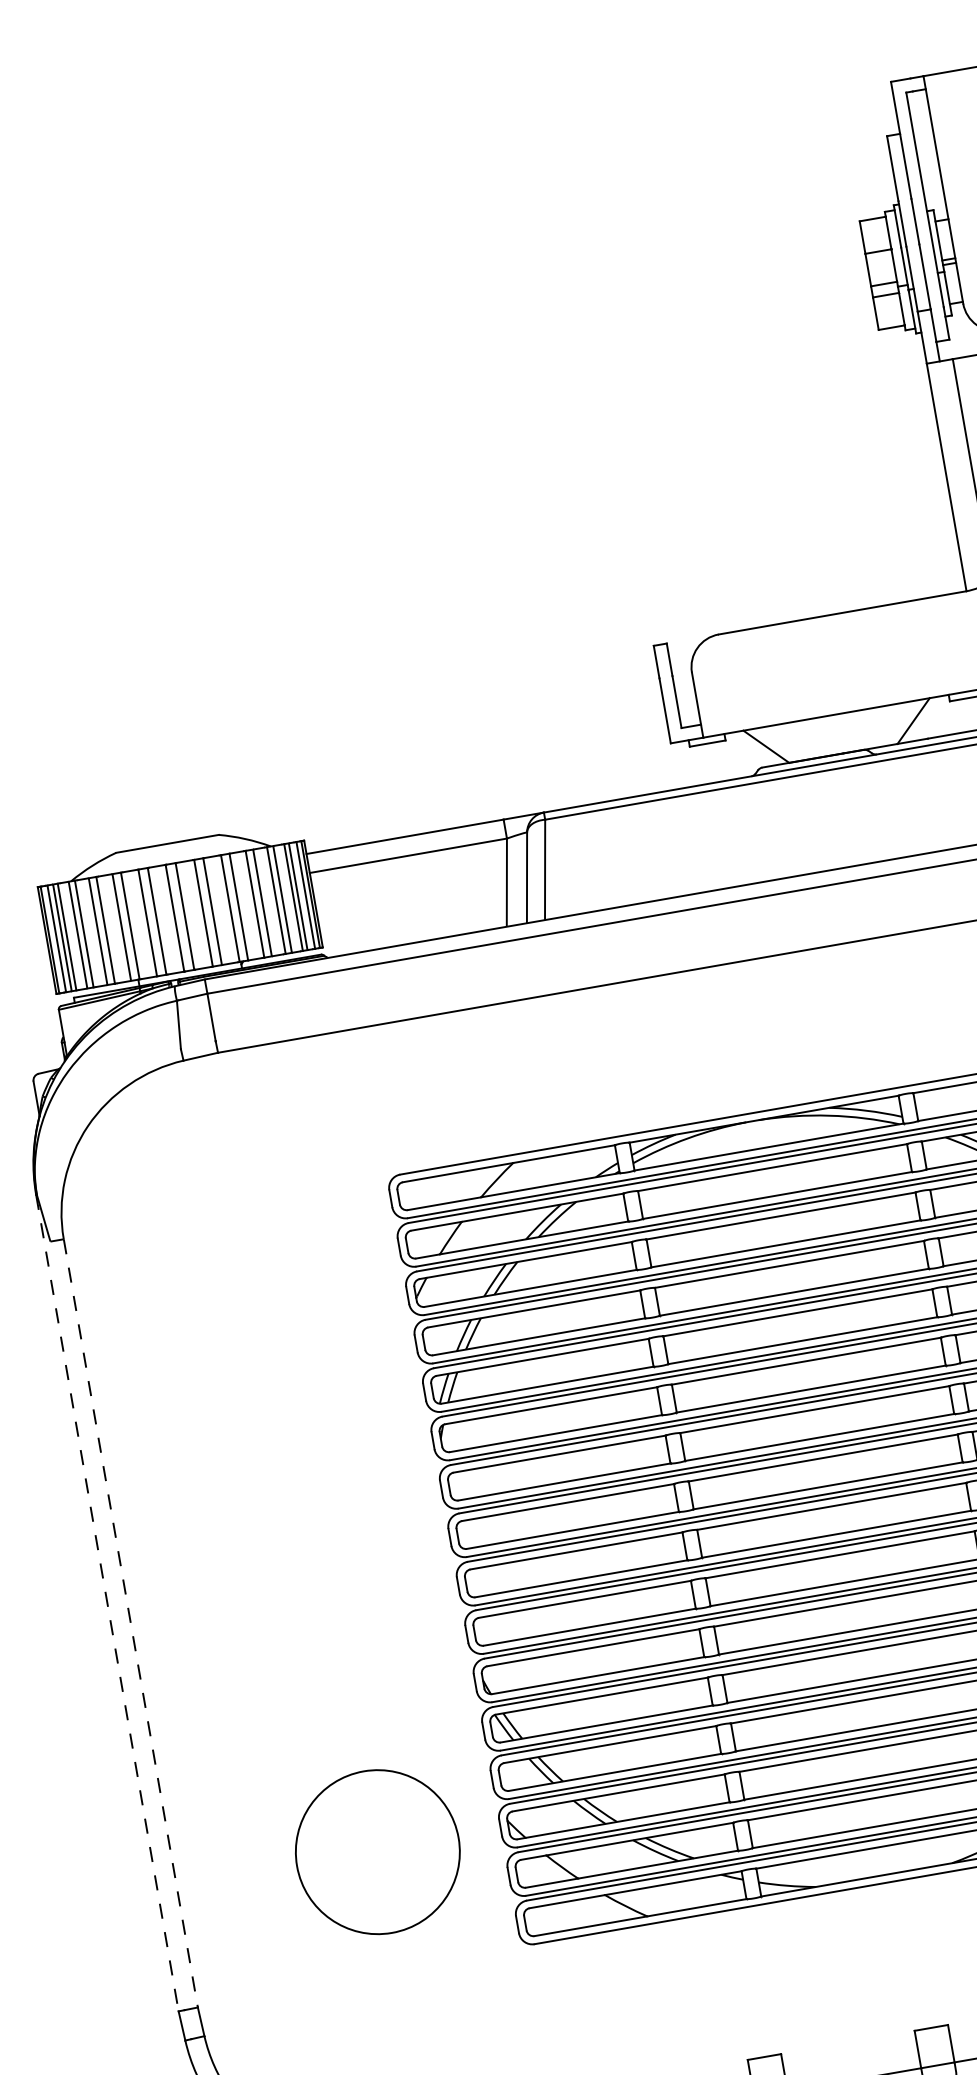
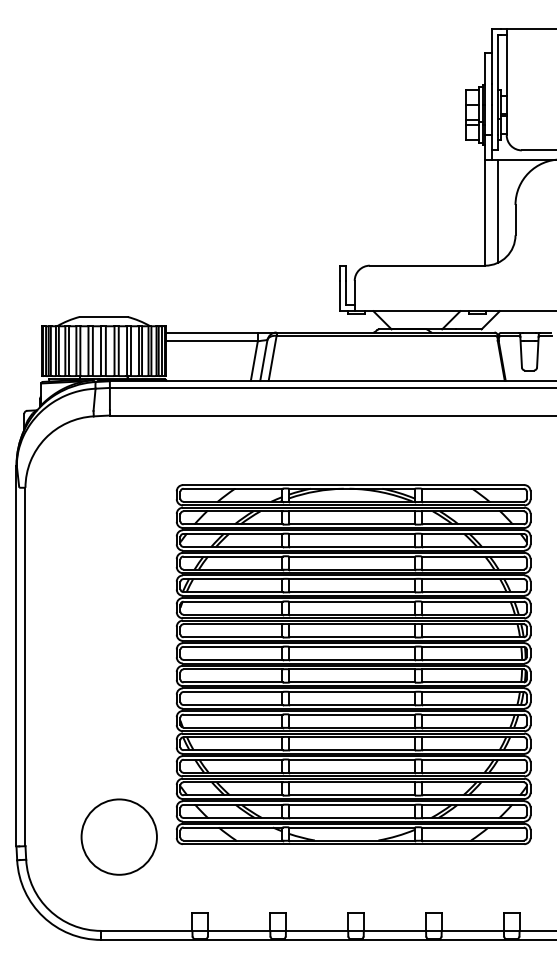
line: (107, 1604) -> (16, 656), dashed -> solid
line: (131, 1624) -> (25, 667), dashed -> solid
circle: (375, 1851) -> (118, 836), moved

